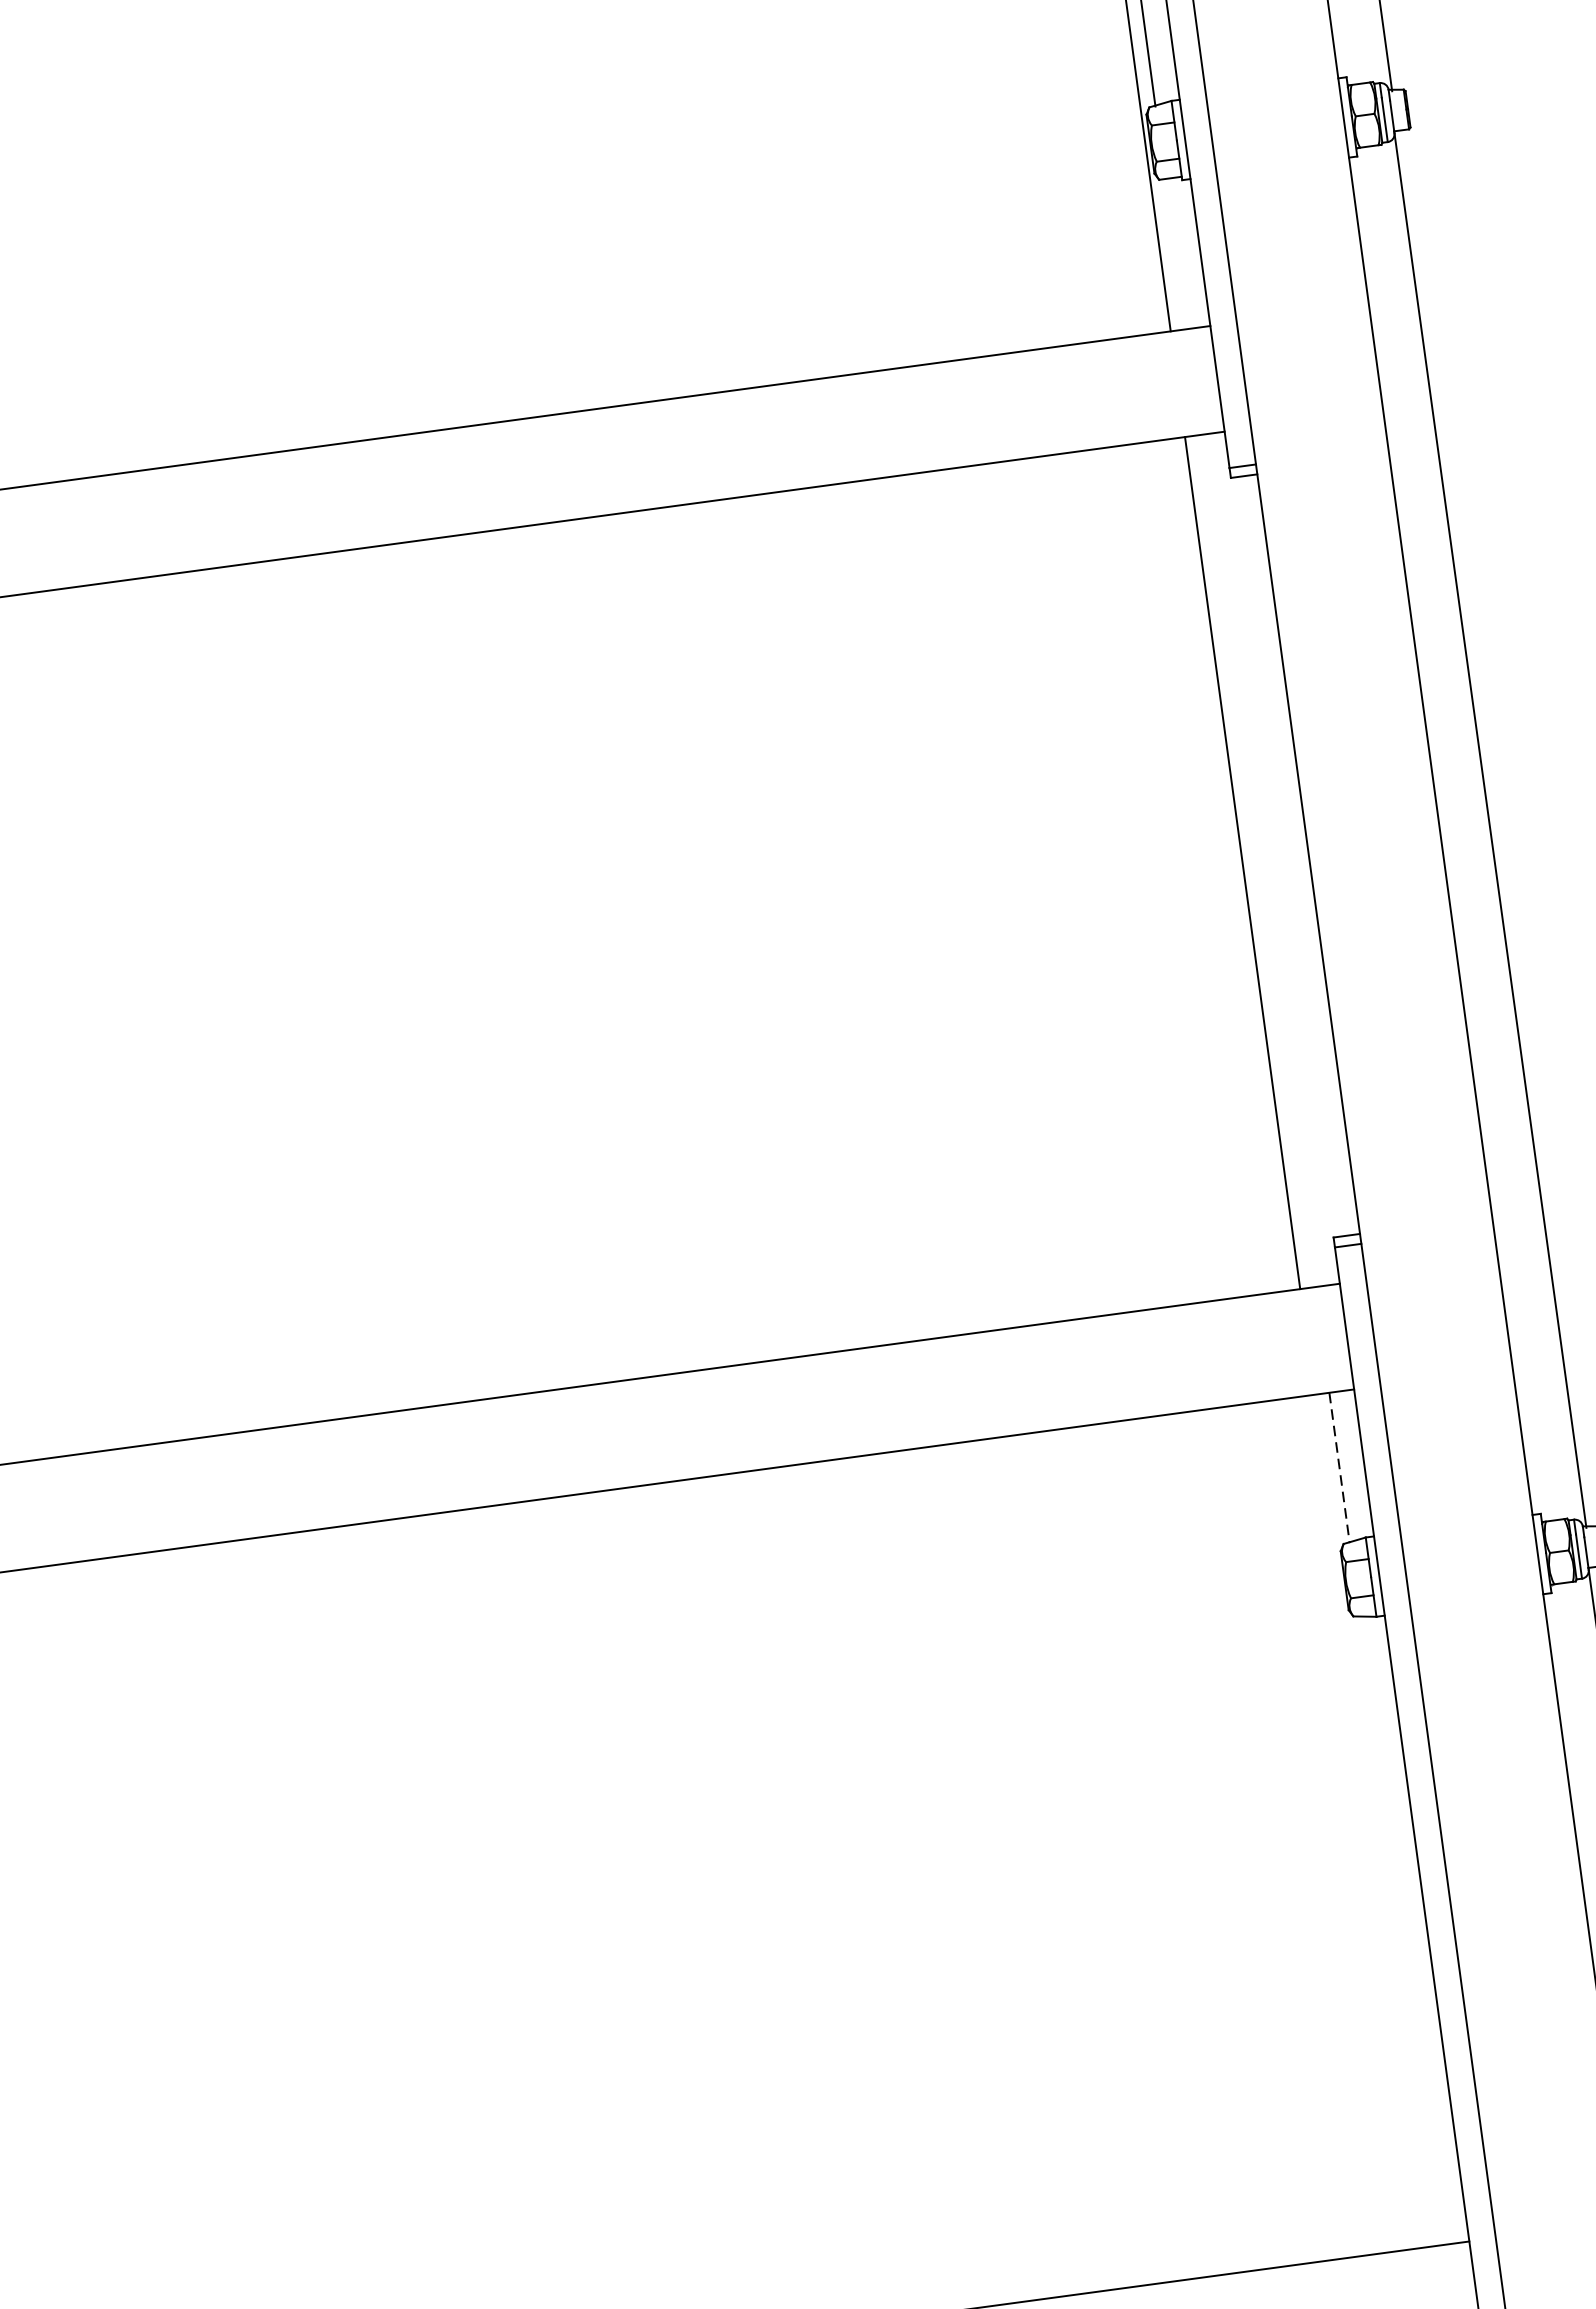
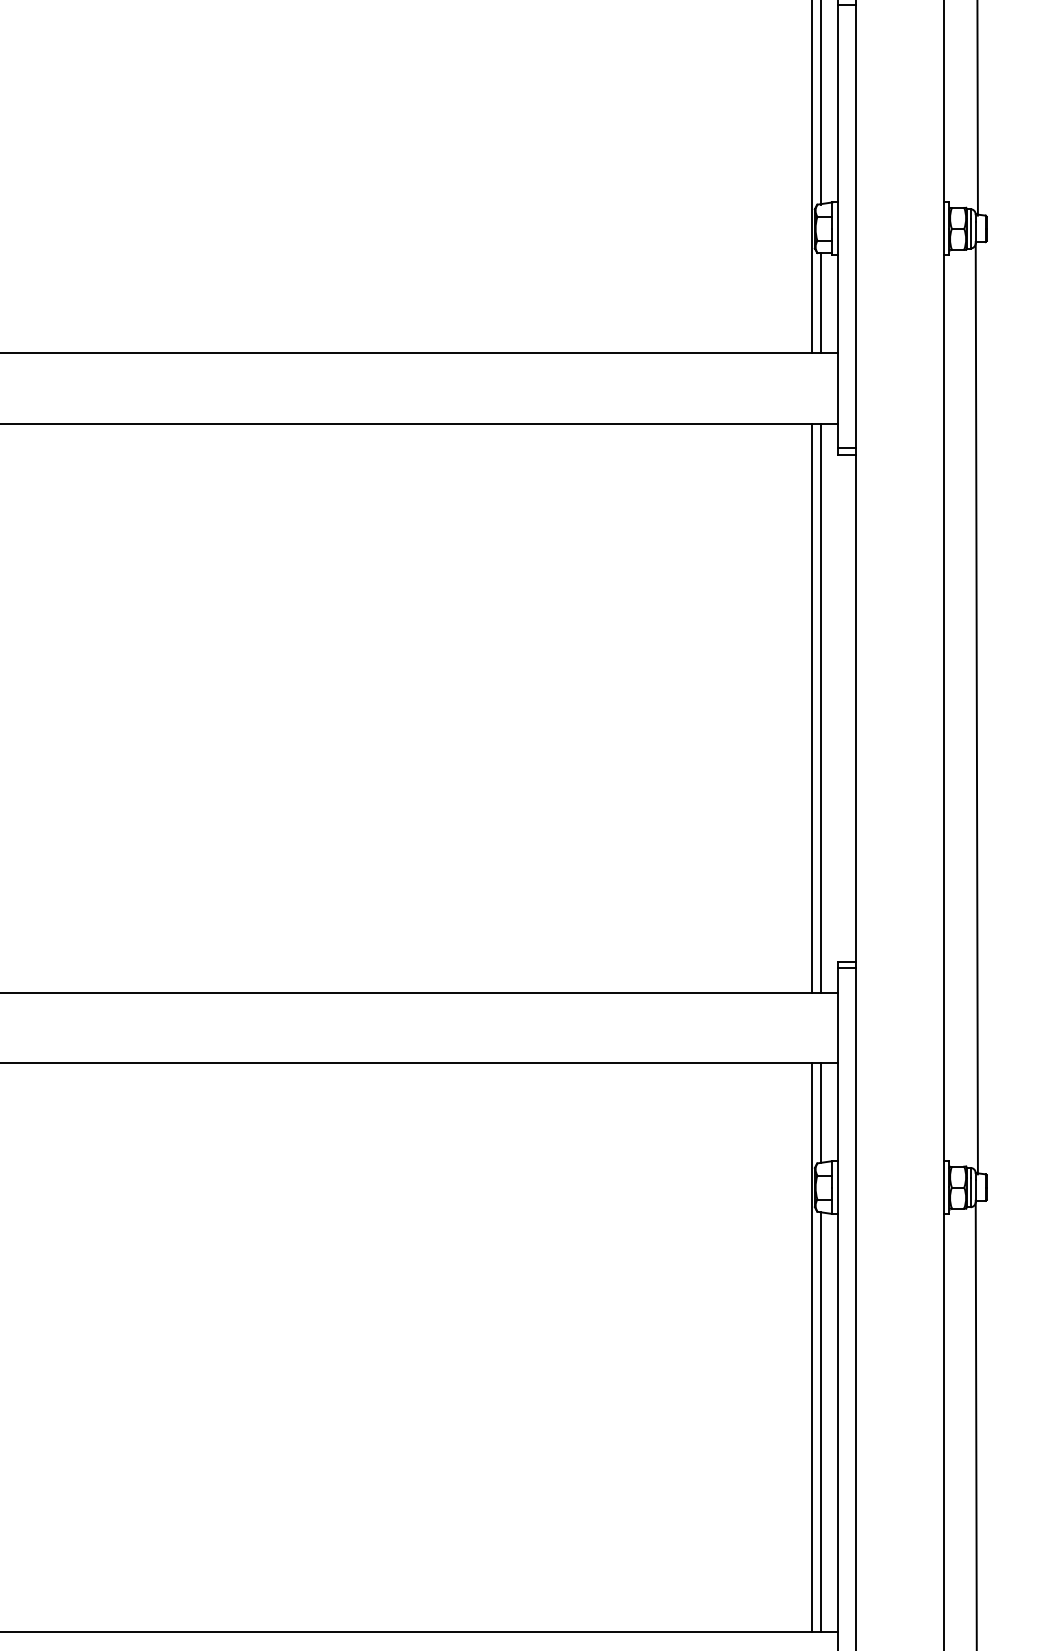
line: (1175, 254) -> (821, 303), added
line: (1257, 859) -> (821, 707), added
line: (1339, 1468) -> (821, 1113), dashed -> solid
line: (1372, 1821) -> (811, 1347), added
line: (1402, 1929) -> (821, 1421), added

